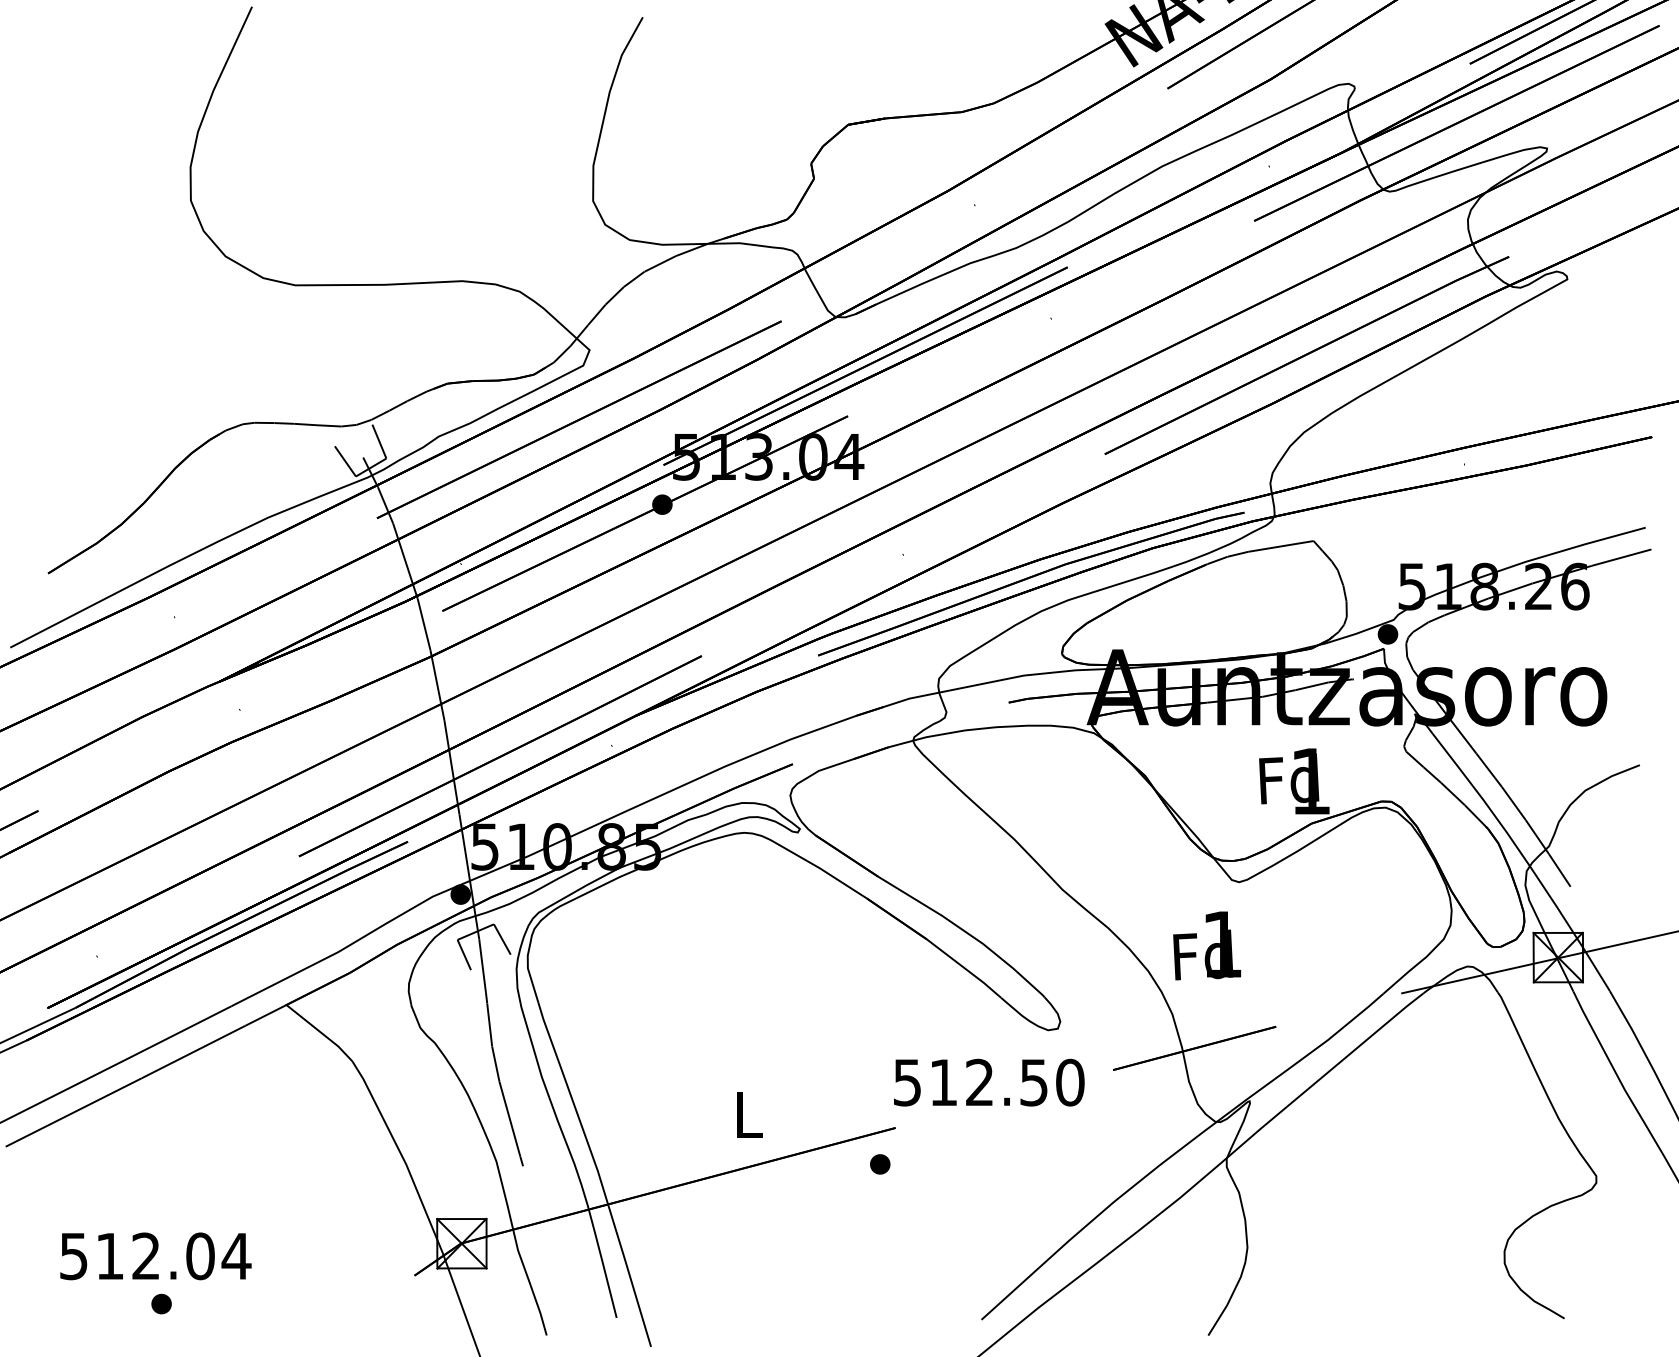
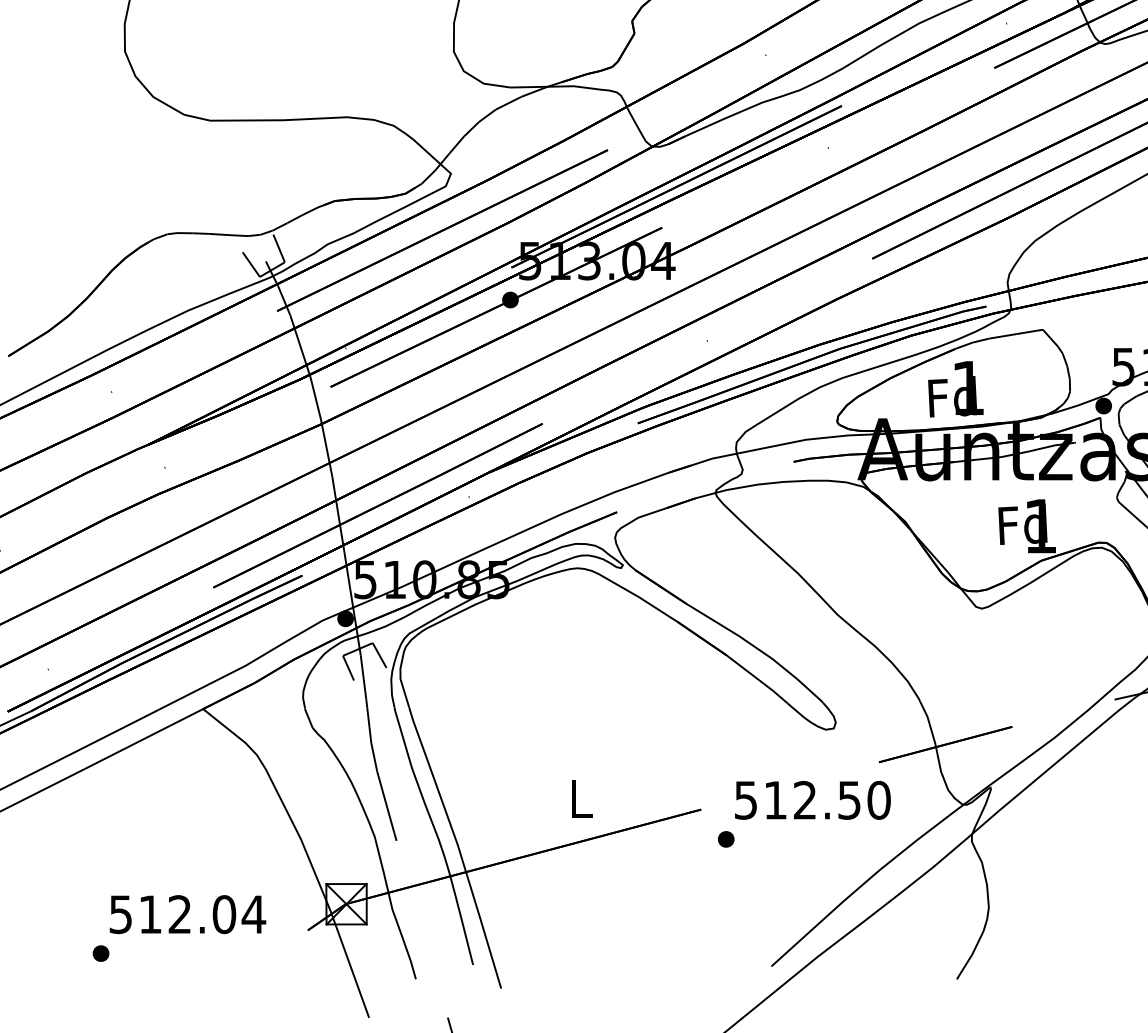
text: (1206, 945) -> (955, 388), moved
text: (989, 1082) -> (813, 800), moved
part: (880, 1164) -> (726, 839), moved
text: (155, 1256) -> (187, 914), moved

